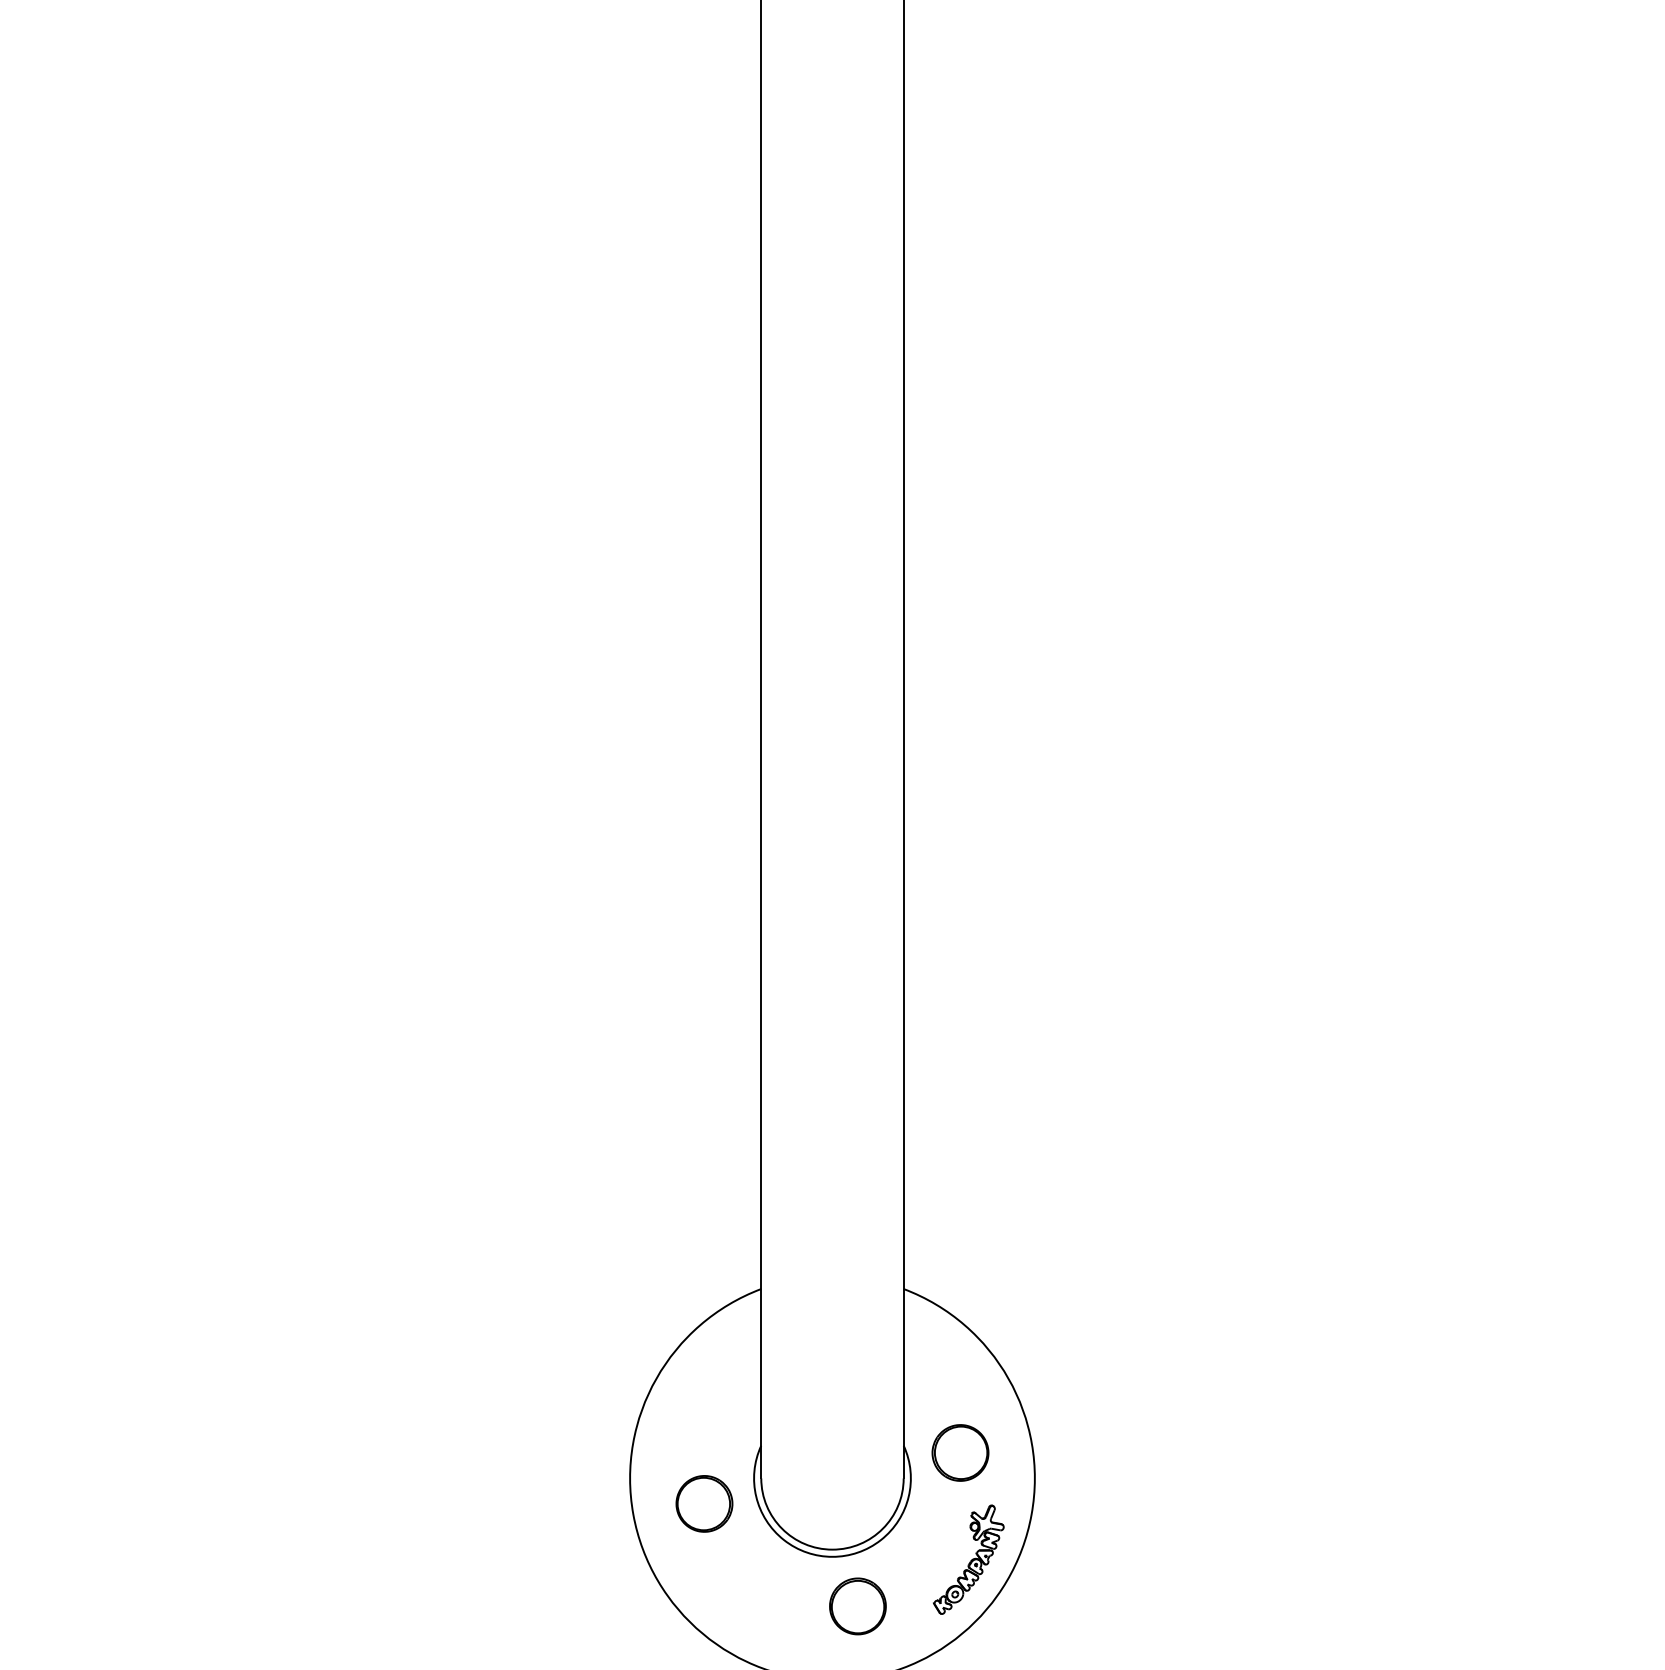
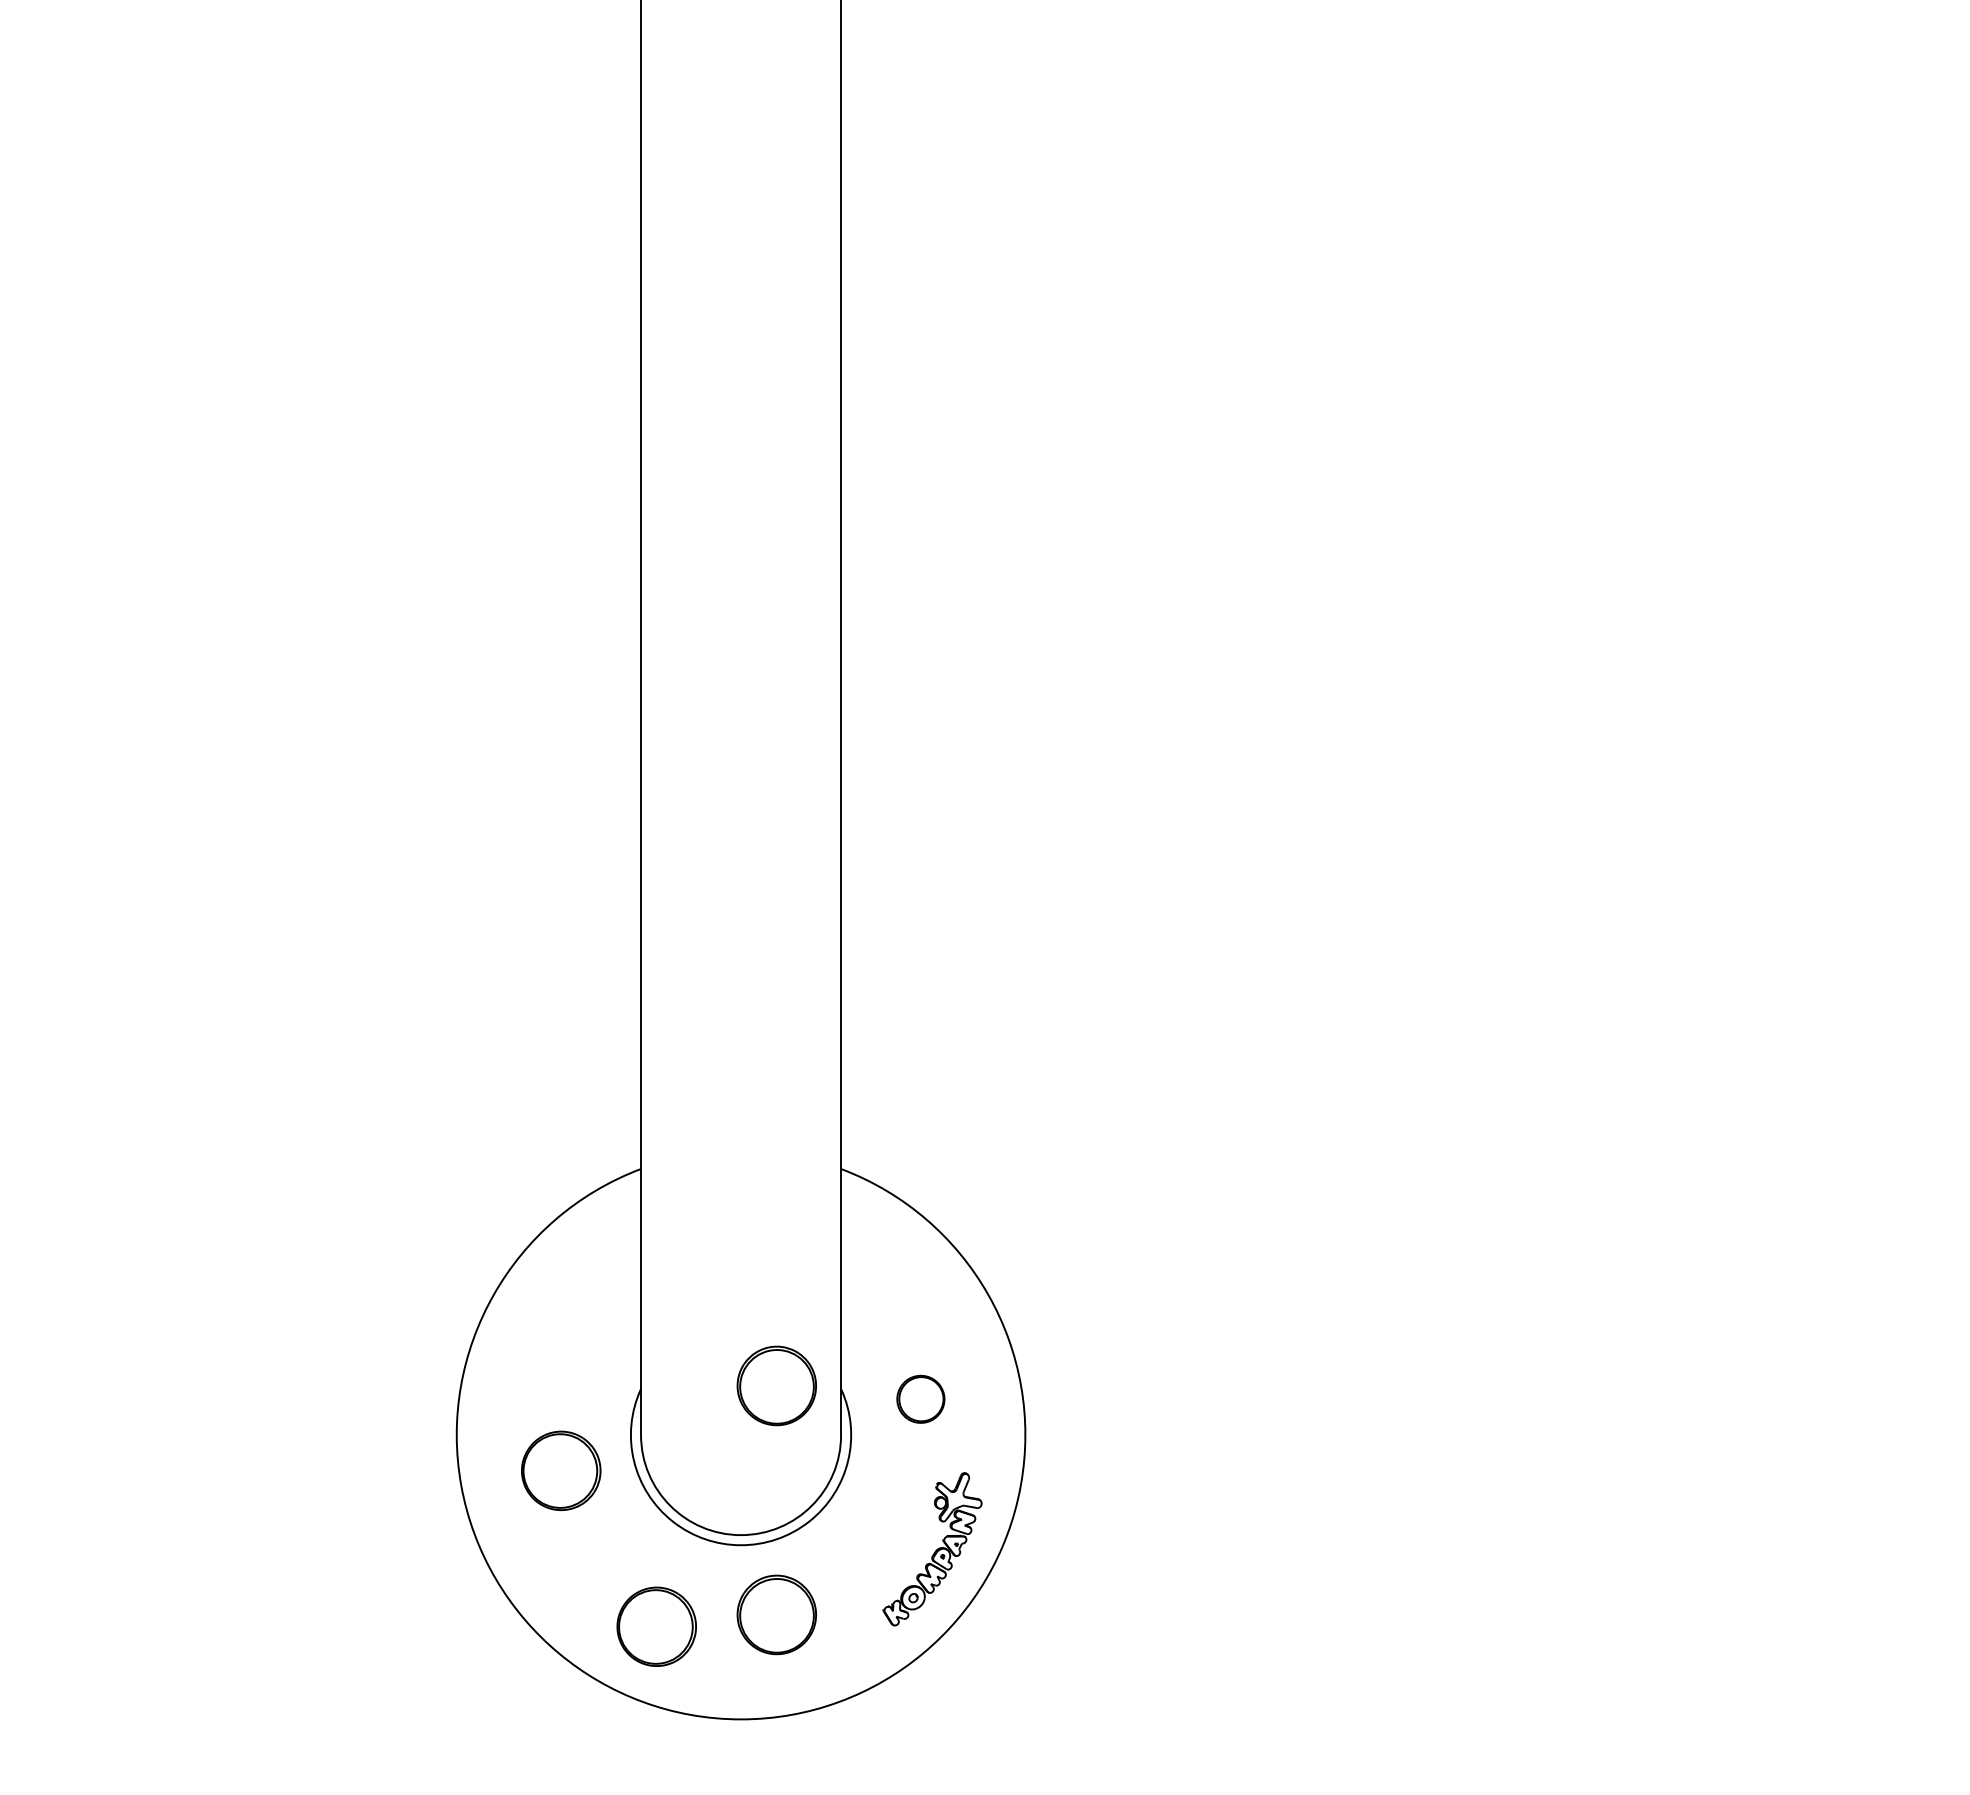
part: (857, 1443) -> (776, 1386), added
part: (960, 1452) -> (920, 1398), size x0.6
part: (772, 1614) -> (656, 1626), added

